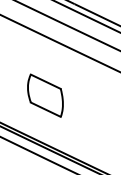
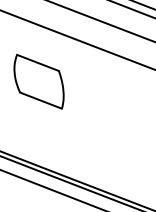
part: (45, 95) -> (39, 81), moved

